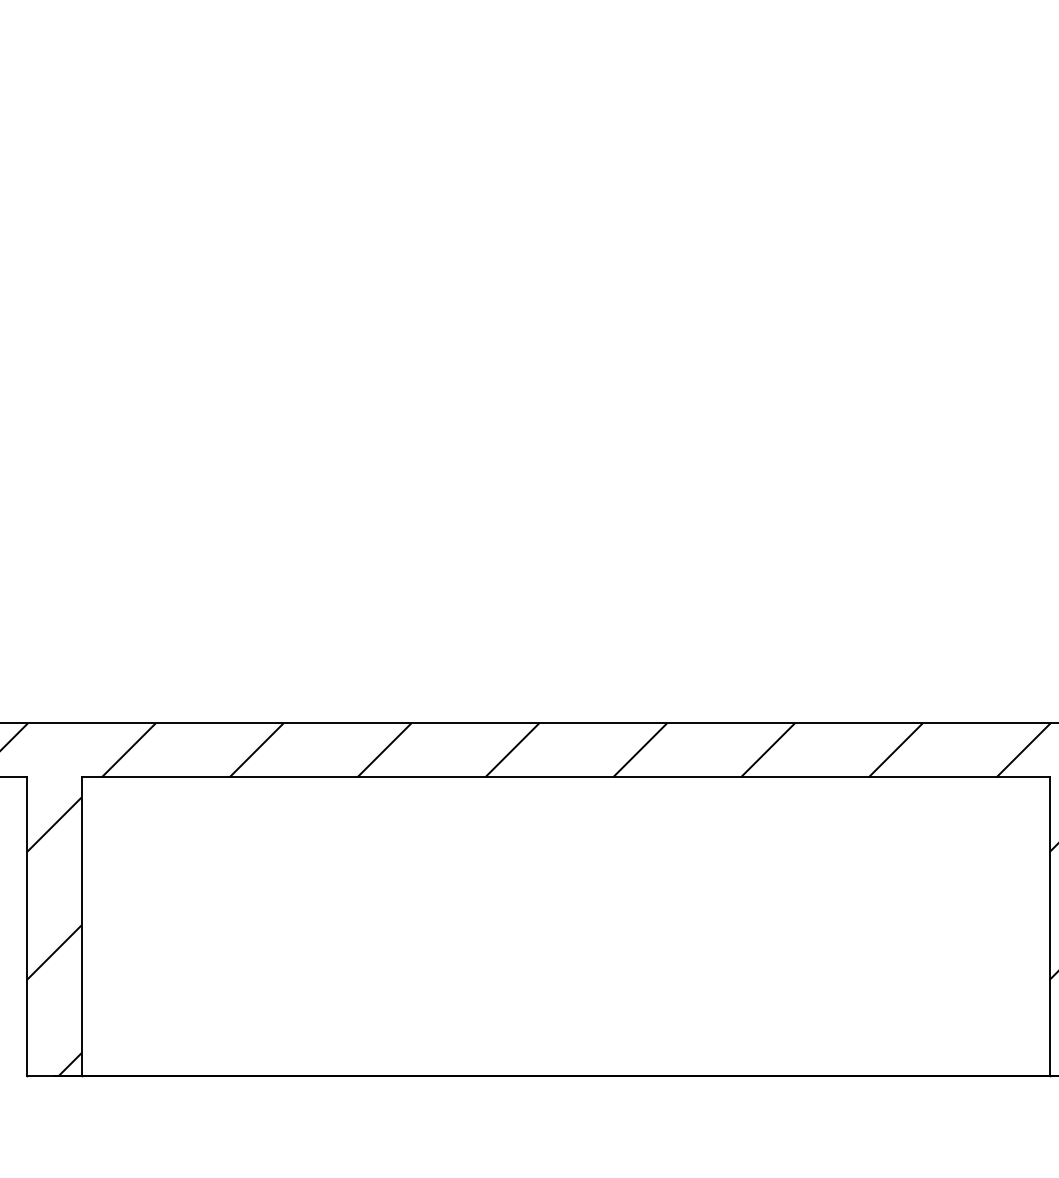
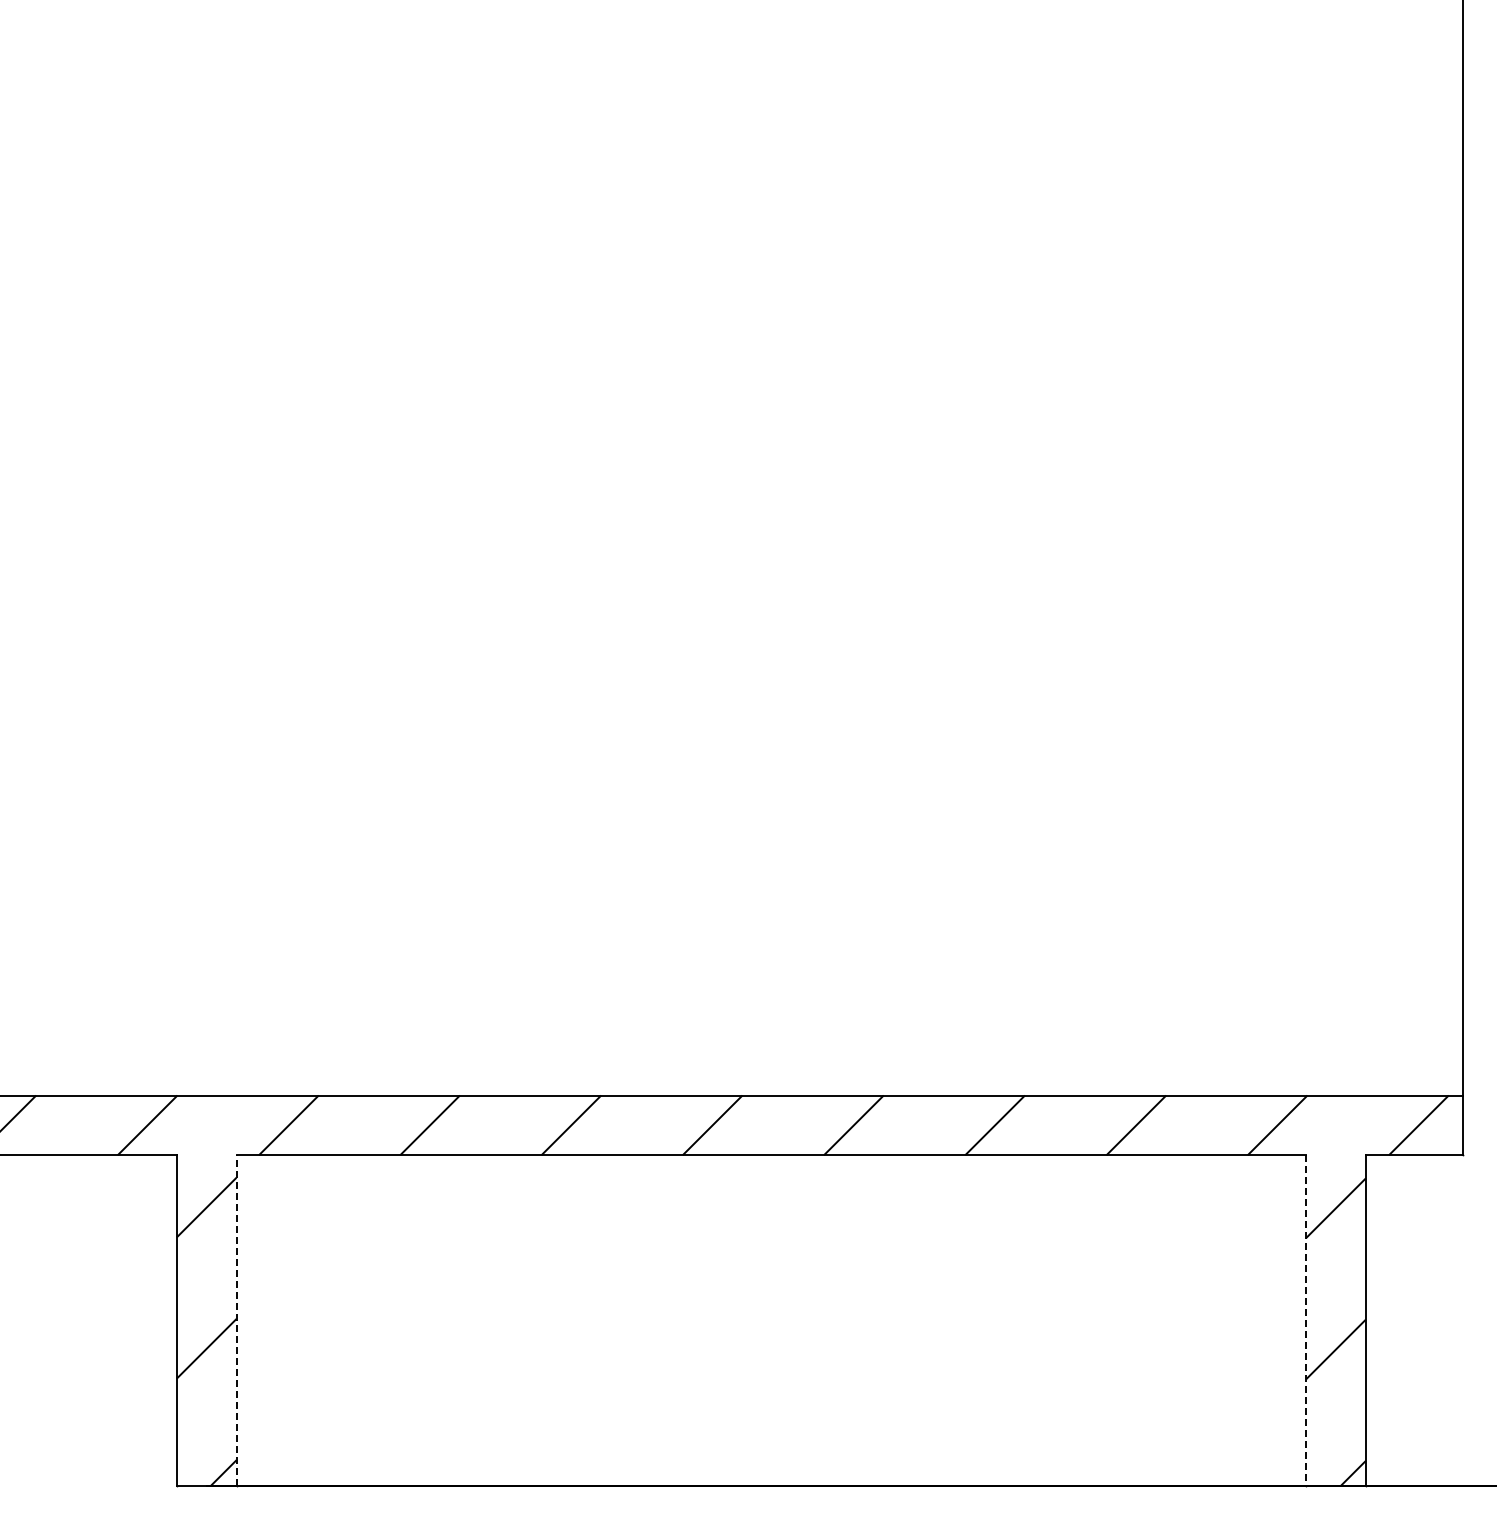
line: (81, 925) -> (236, 1319), solid -> dashed
line: (1049, 926) -> (1306, 1320), solid -> dashed

